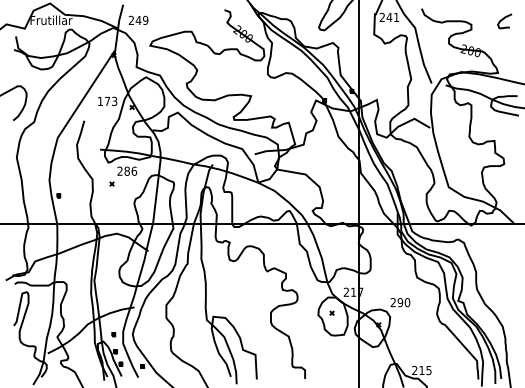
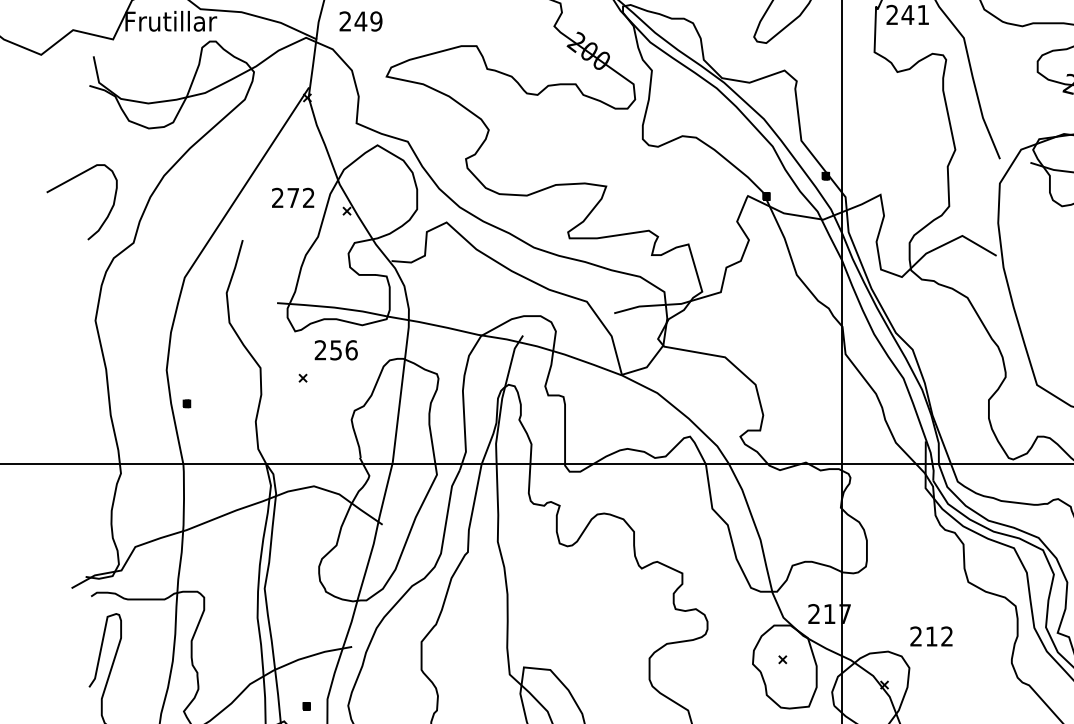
text: (107, 100) -> (293, 195), 173 -> 272
text: (126, 170) -> (334, 348), 286 -> 256
text: (403, 302) -> (938, 636), 290 -> 212

